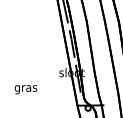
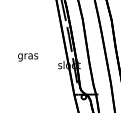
text: (26, 89) -> (28, 57), moved

